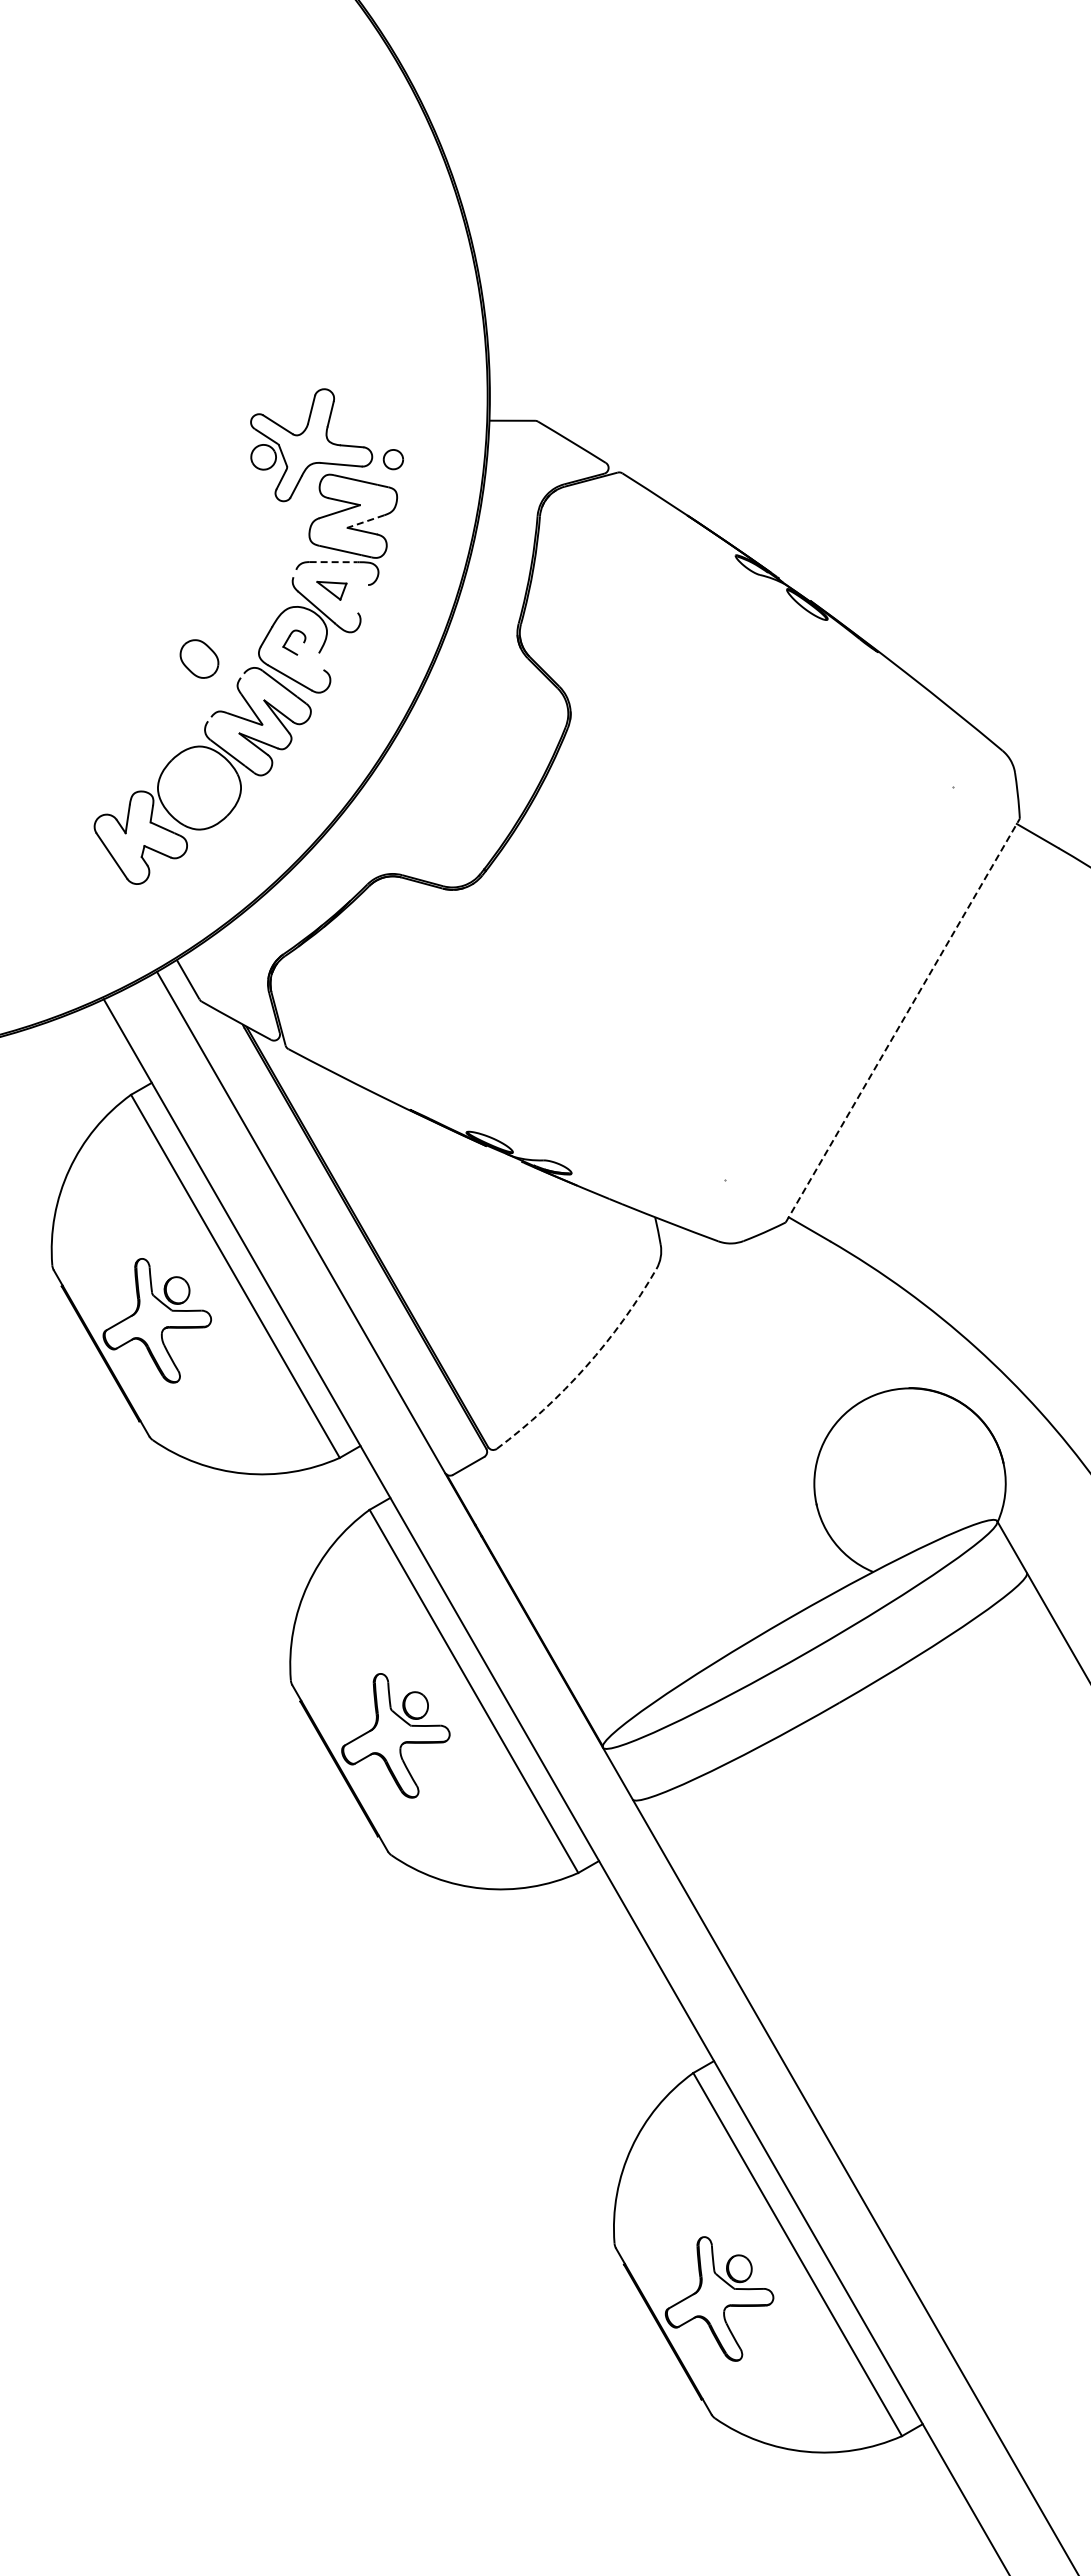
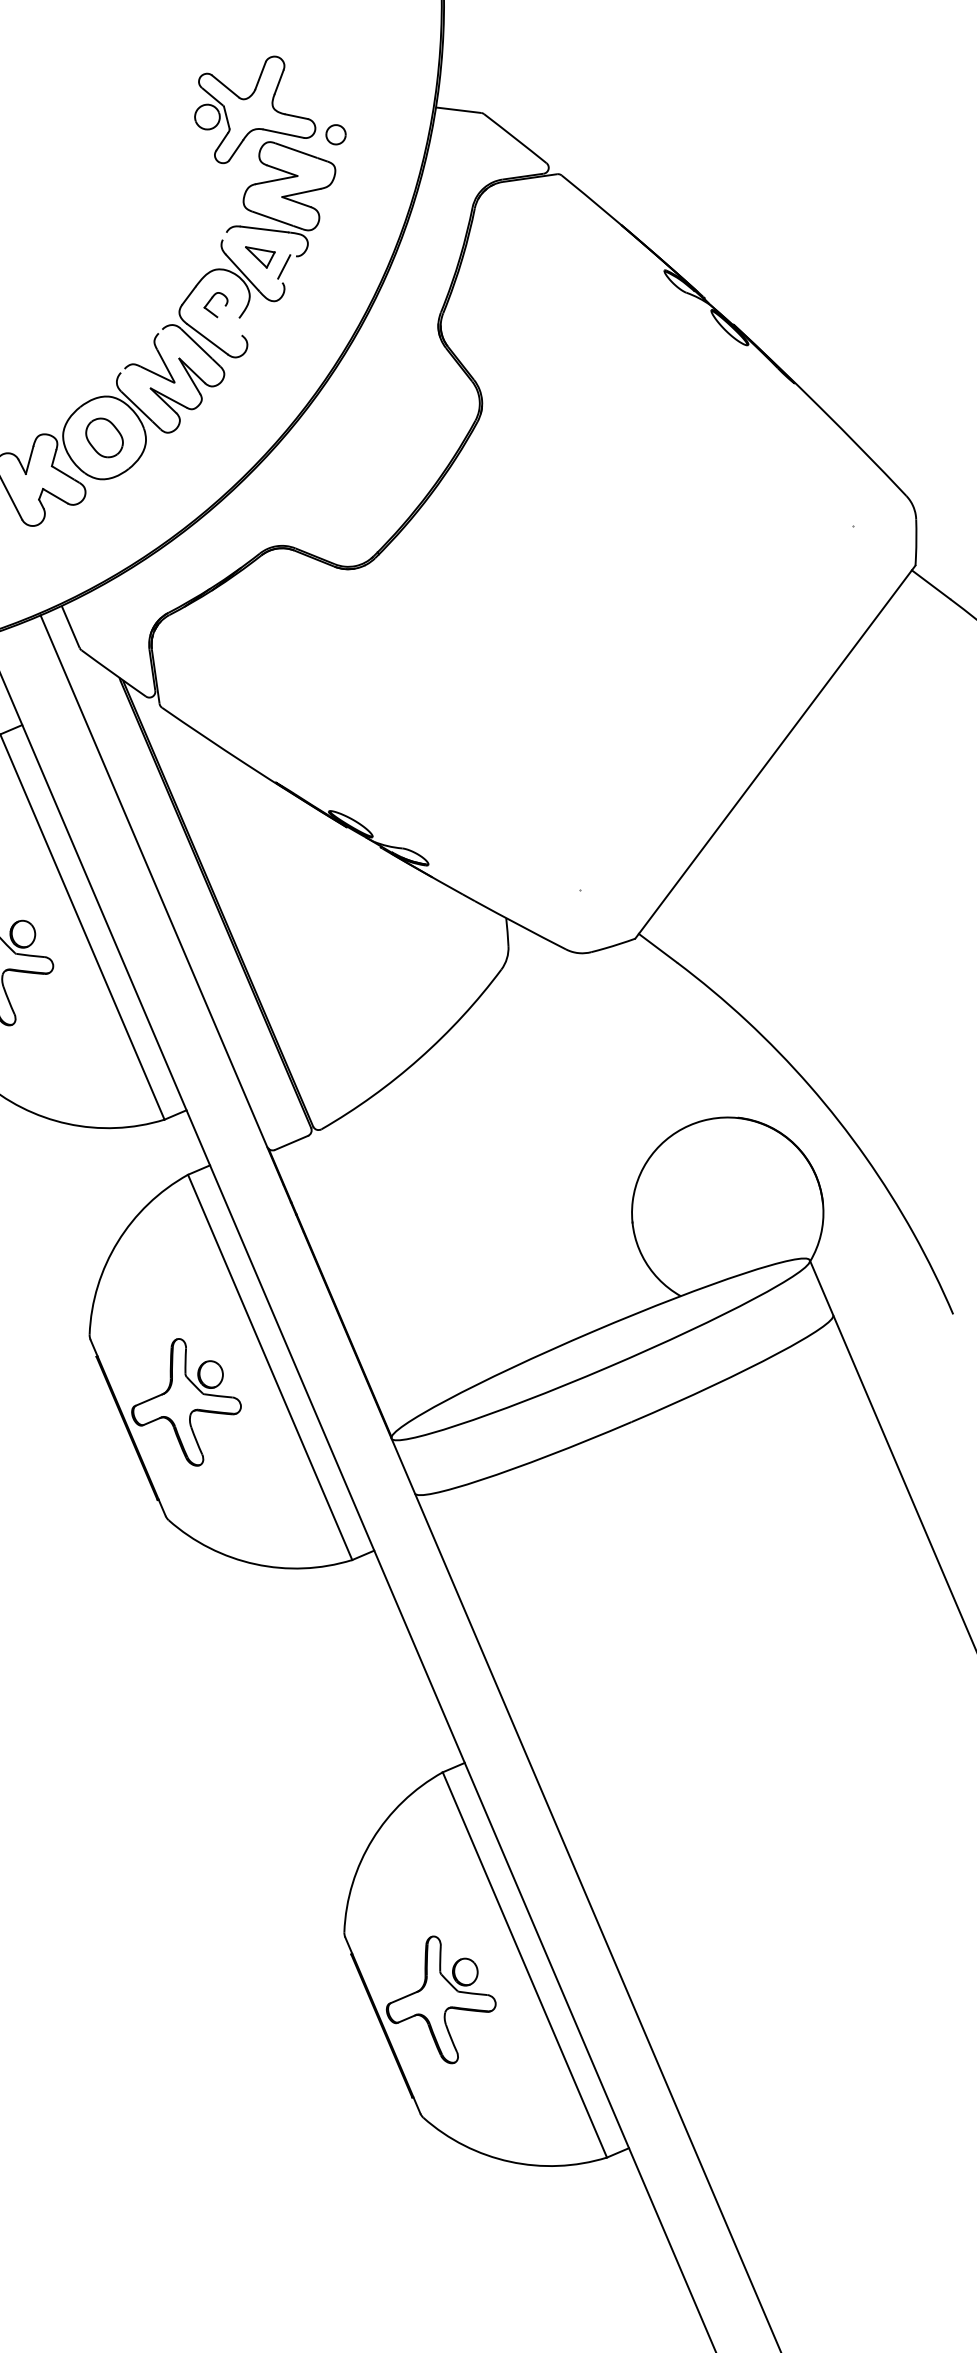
line: (365, 521) -> (300, 192), dashed -> solid
line: (333, 562) -> (264, 229), dashed -> solid
line: (357, 596) -> (284, 266), added
part: (199, 658) -> (104, 437), moved
line: (903, 1020) -> (776, 752), dashed -> solid
arc: (585, 1367) -> (419, 1059), dashed -> solid

